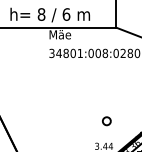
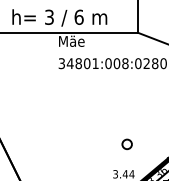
text: (41, 14) -> (49, 17), 8 -> 3

